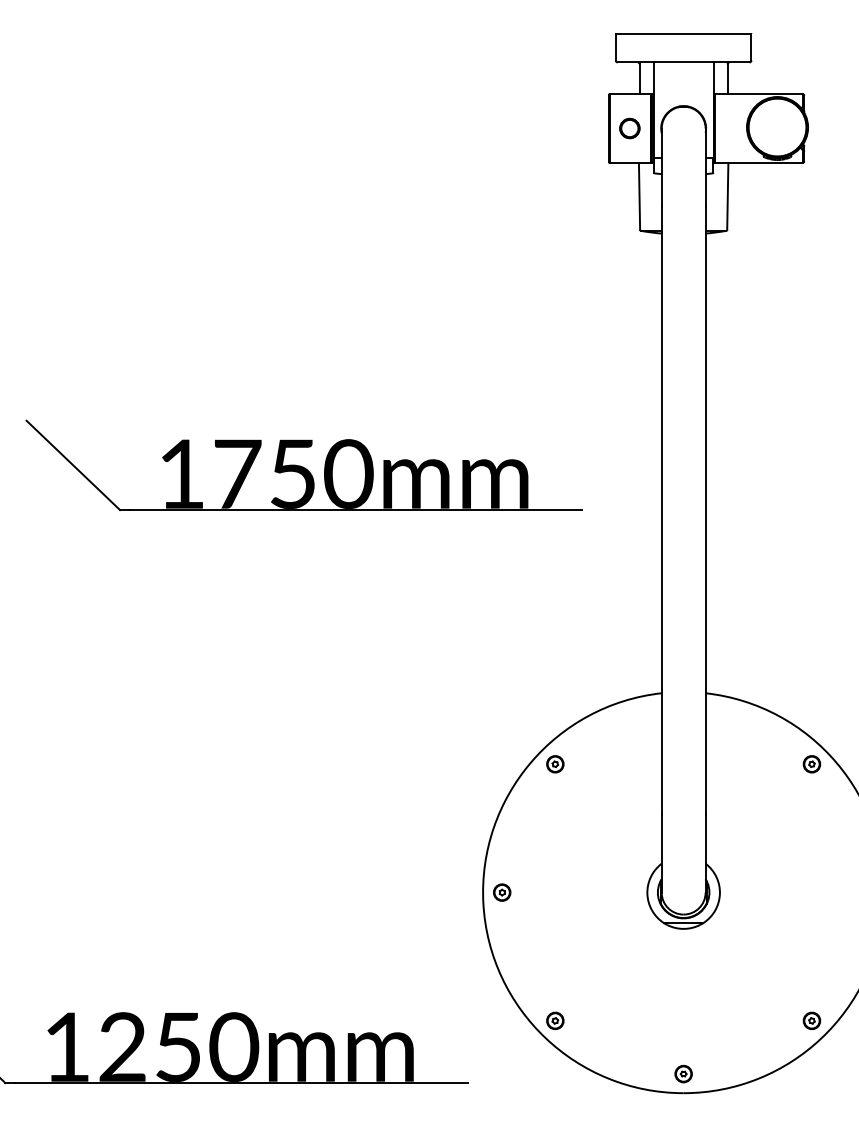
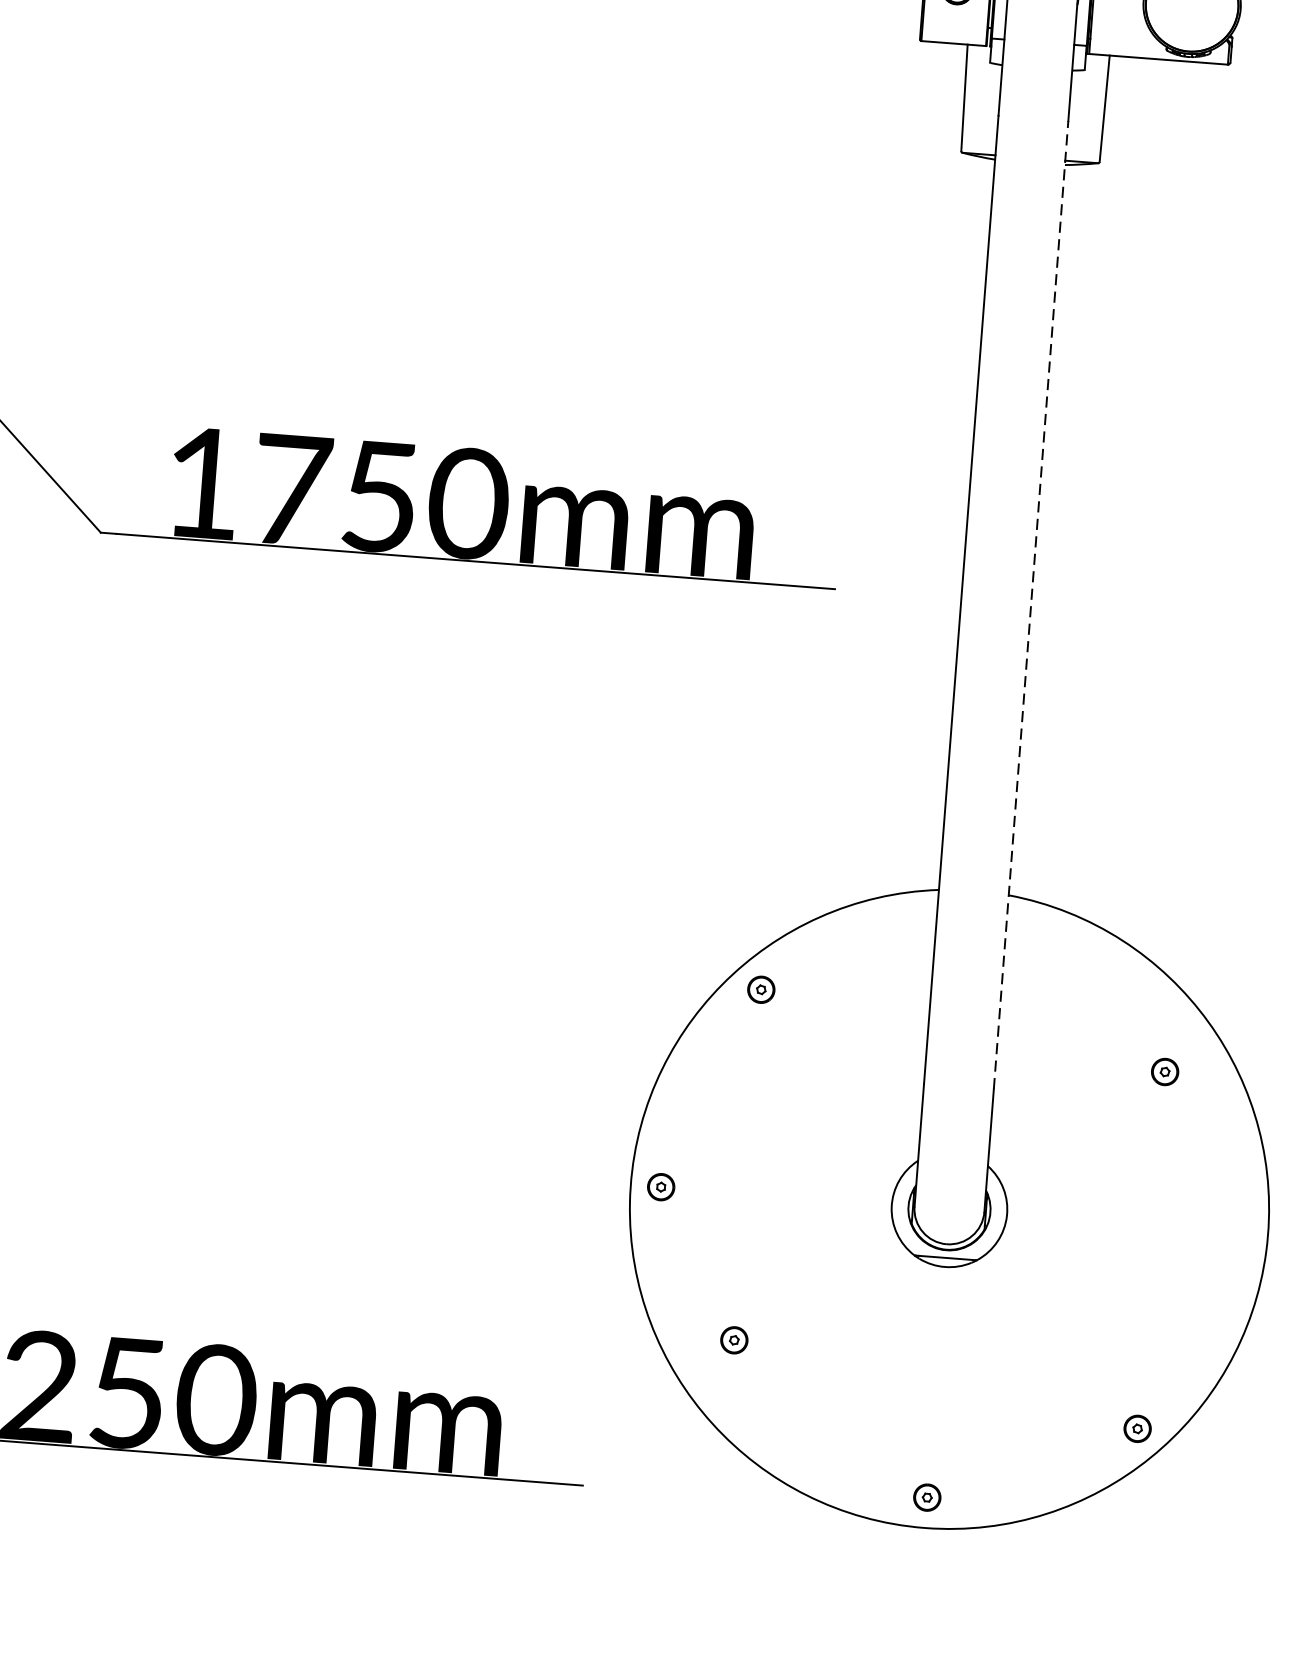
line: (705, 510) -> (1030, 604), solid -> dashed
part: (811, 764) -> (1164, 1072), moved
part: (555, 1020) -> (734, 1339), moved

